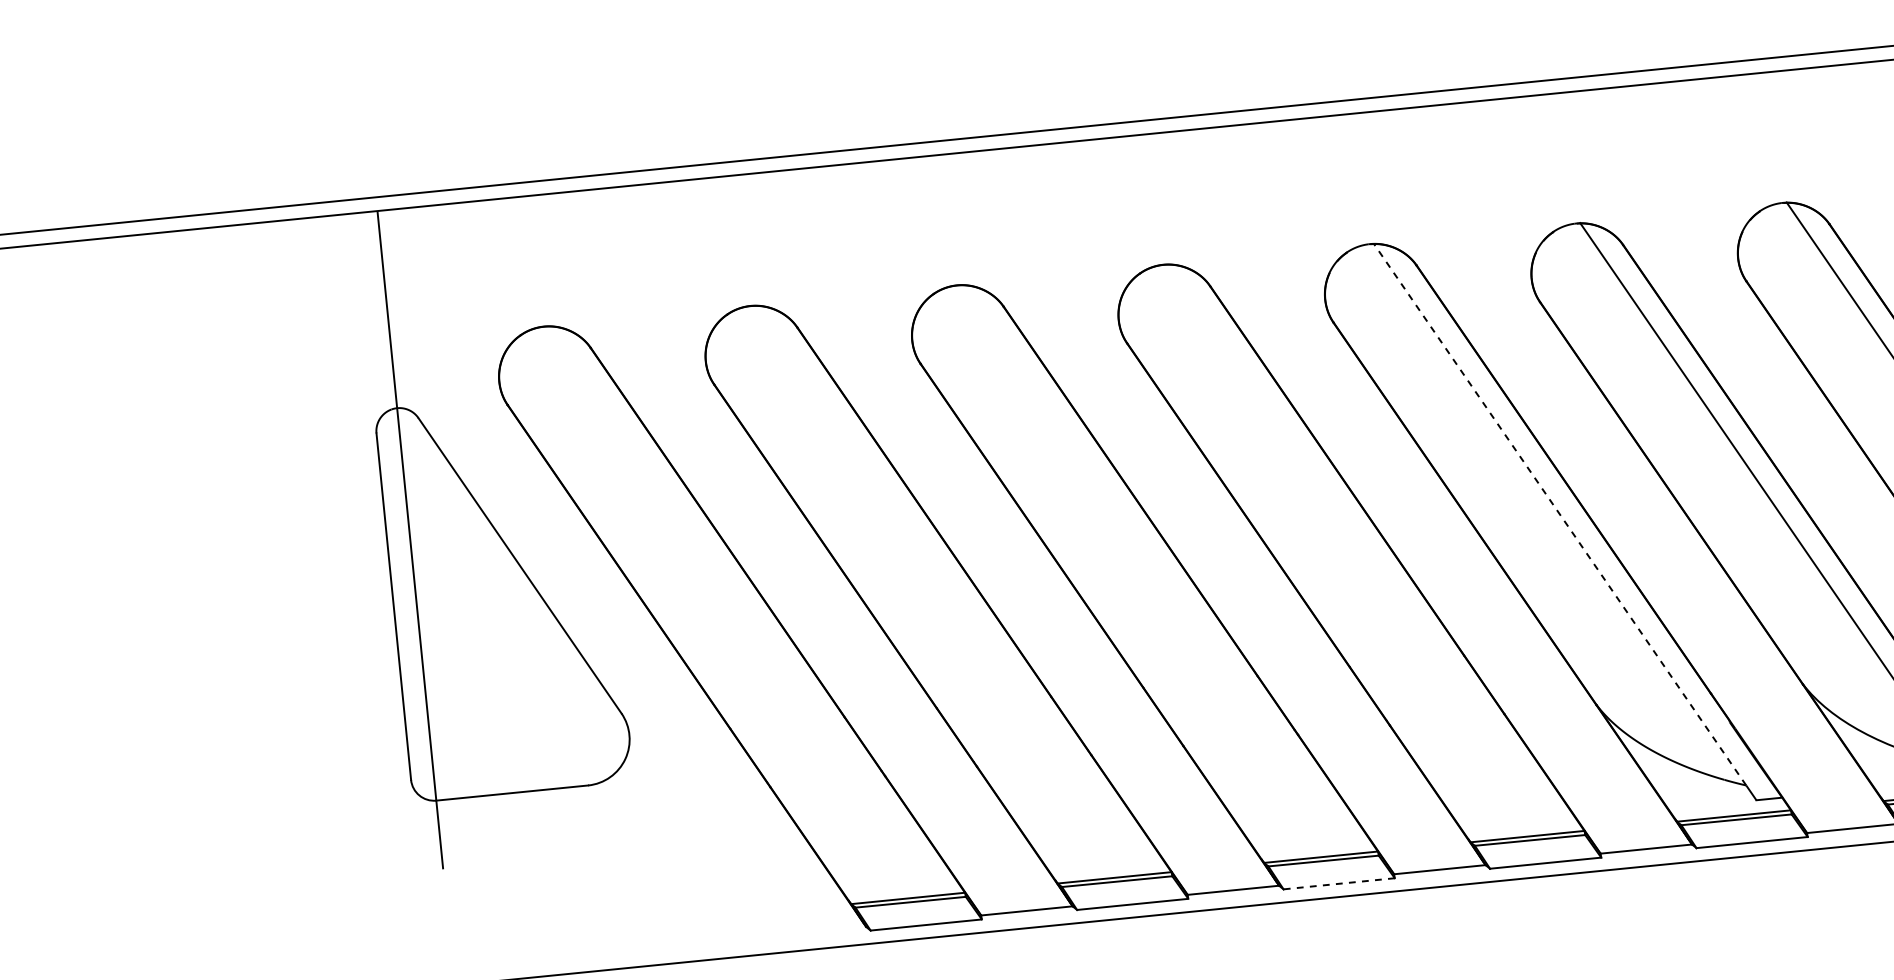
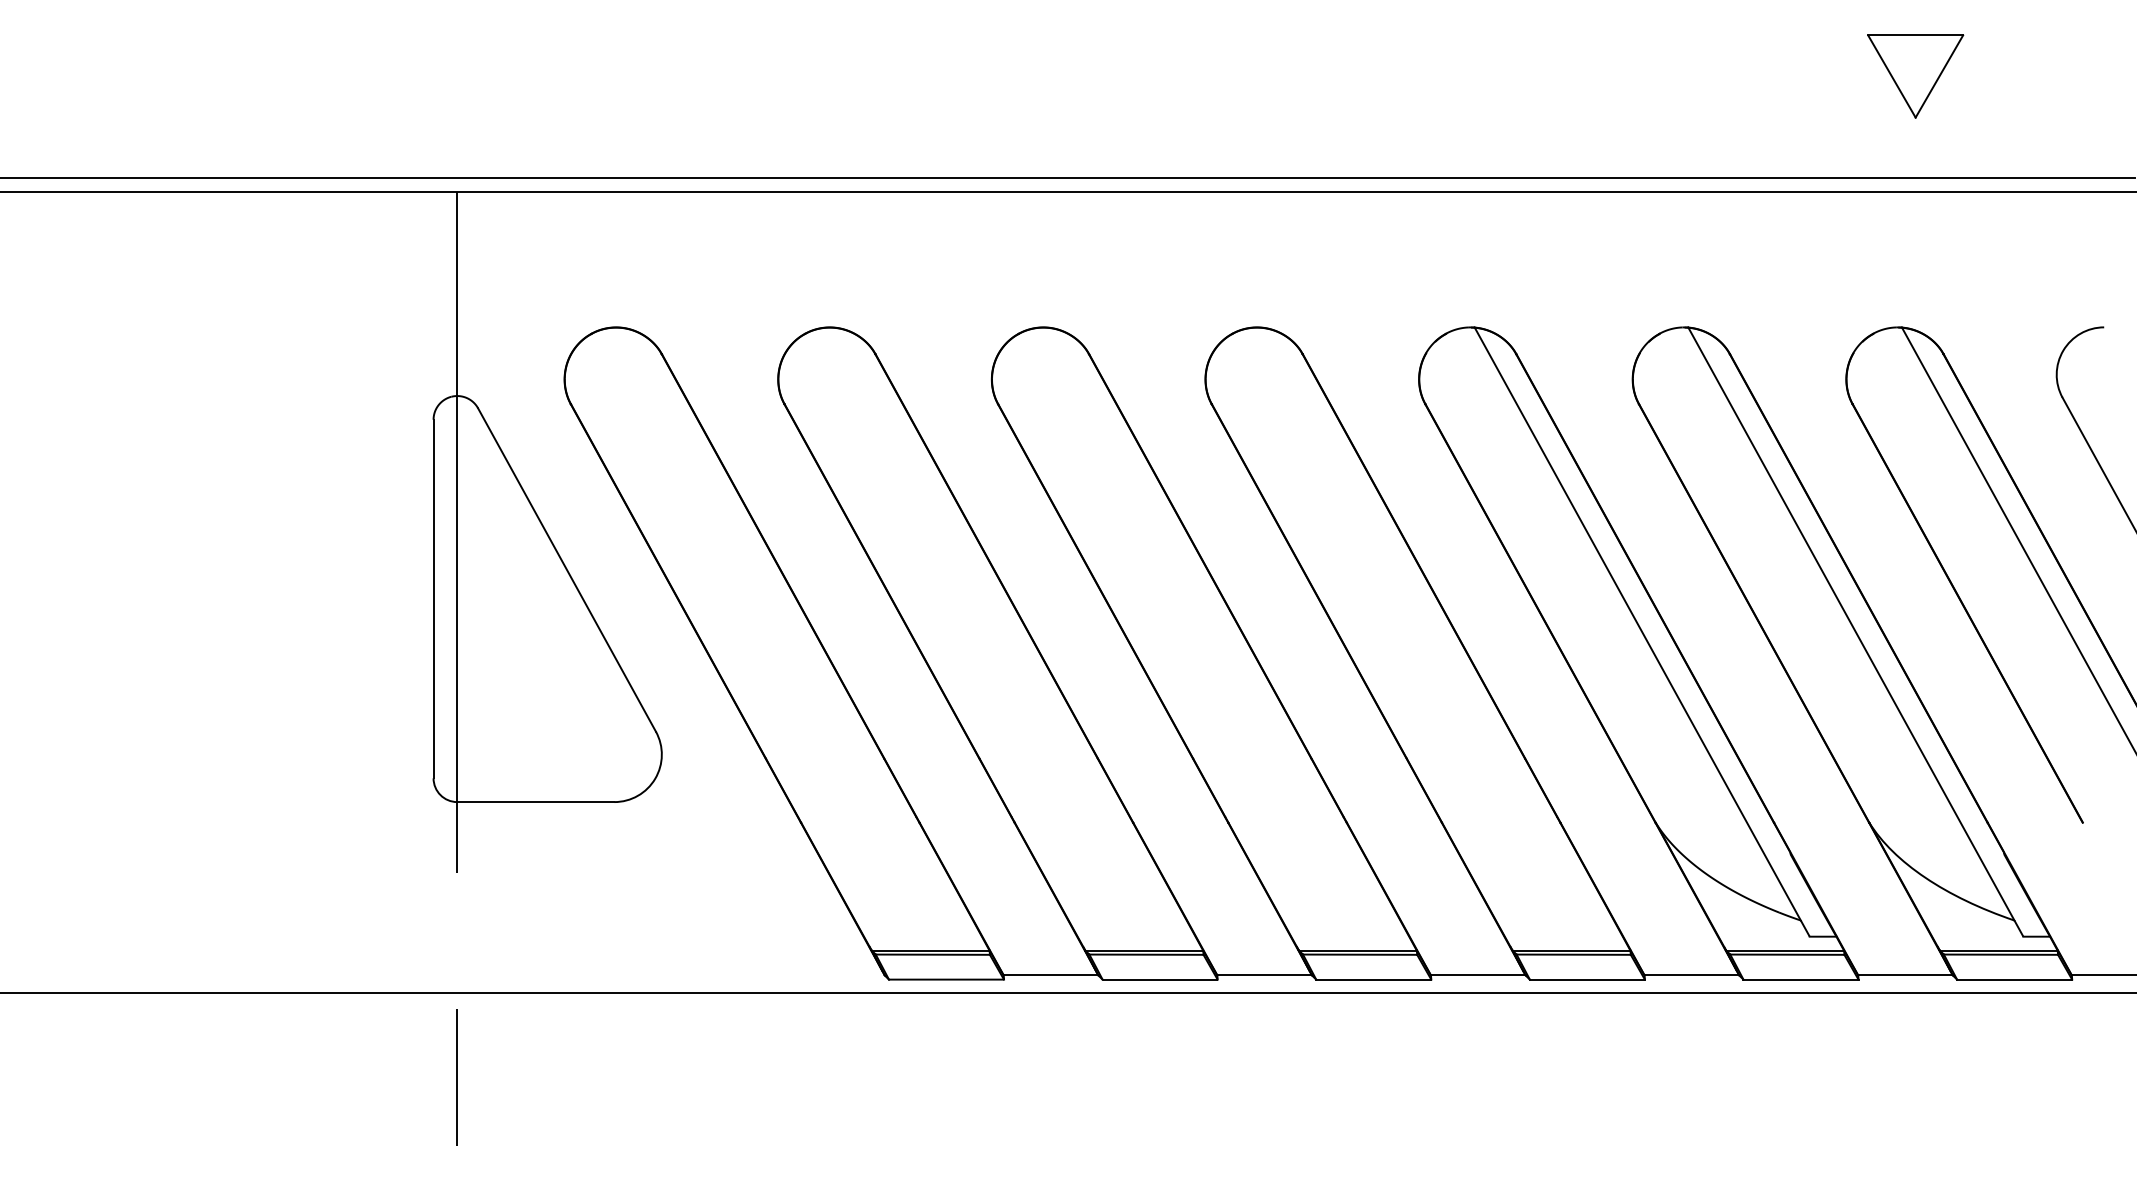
line: (1559, 514) -> (1637, 623), dashed -> solid
line: (1338, 883) -> (1373, 979), dashed -> solid

